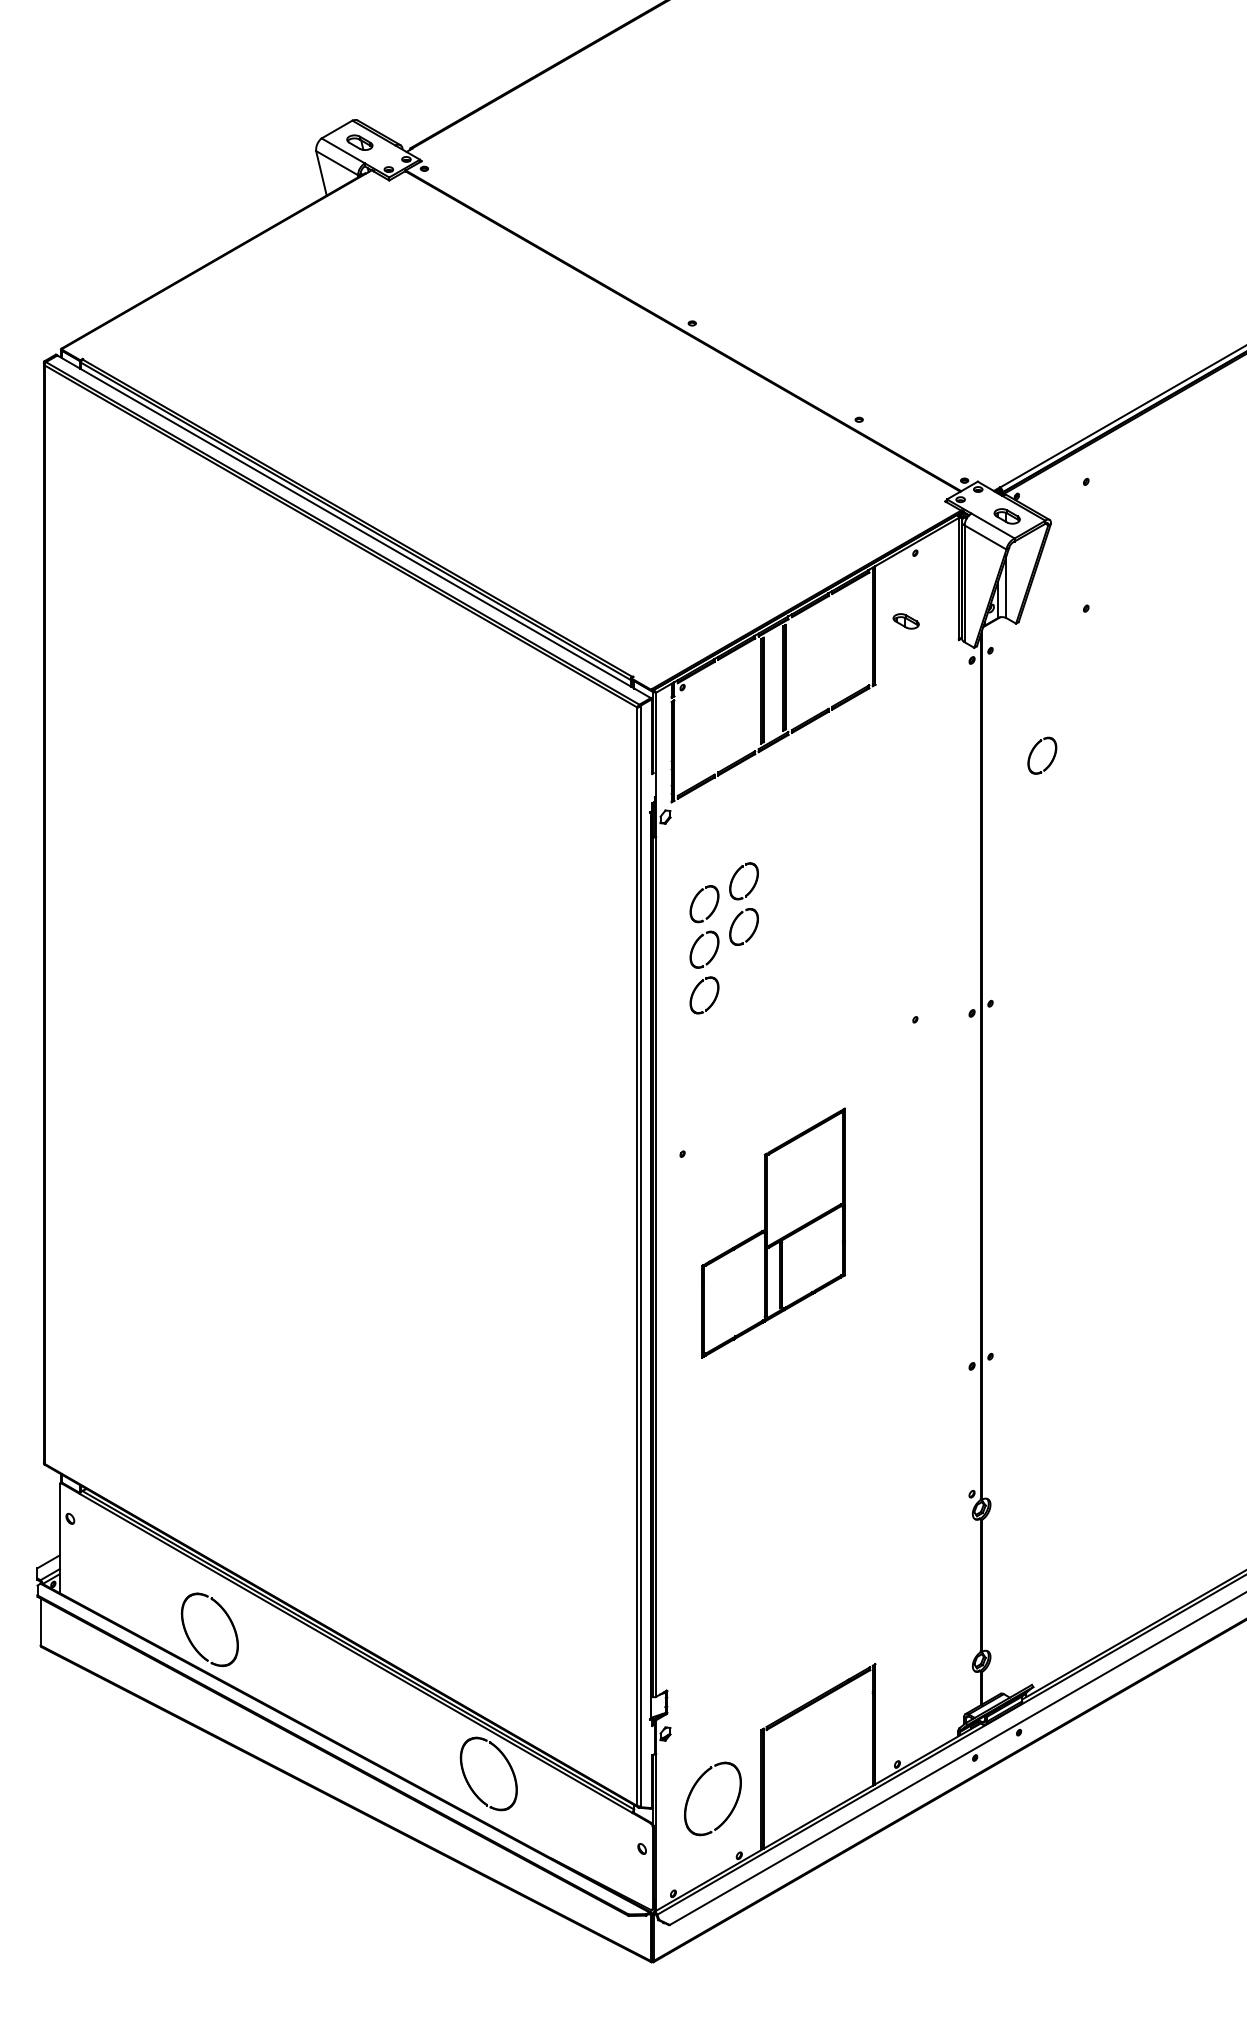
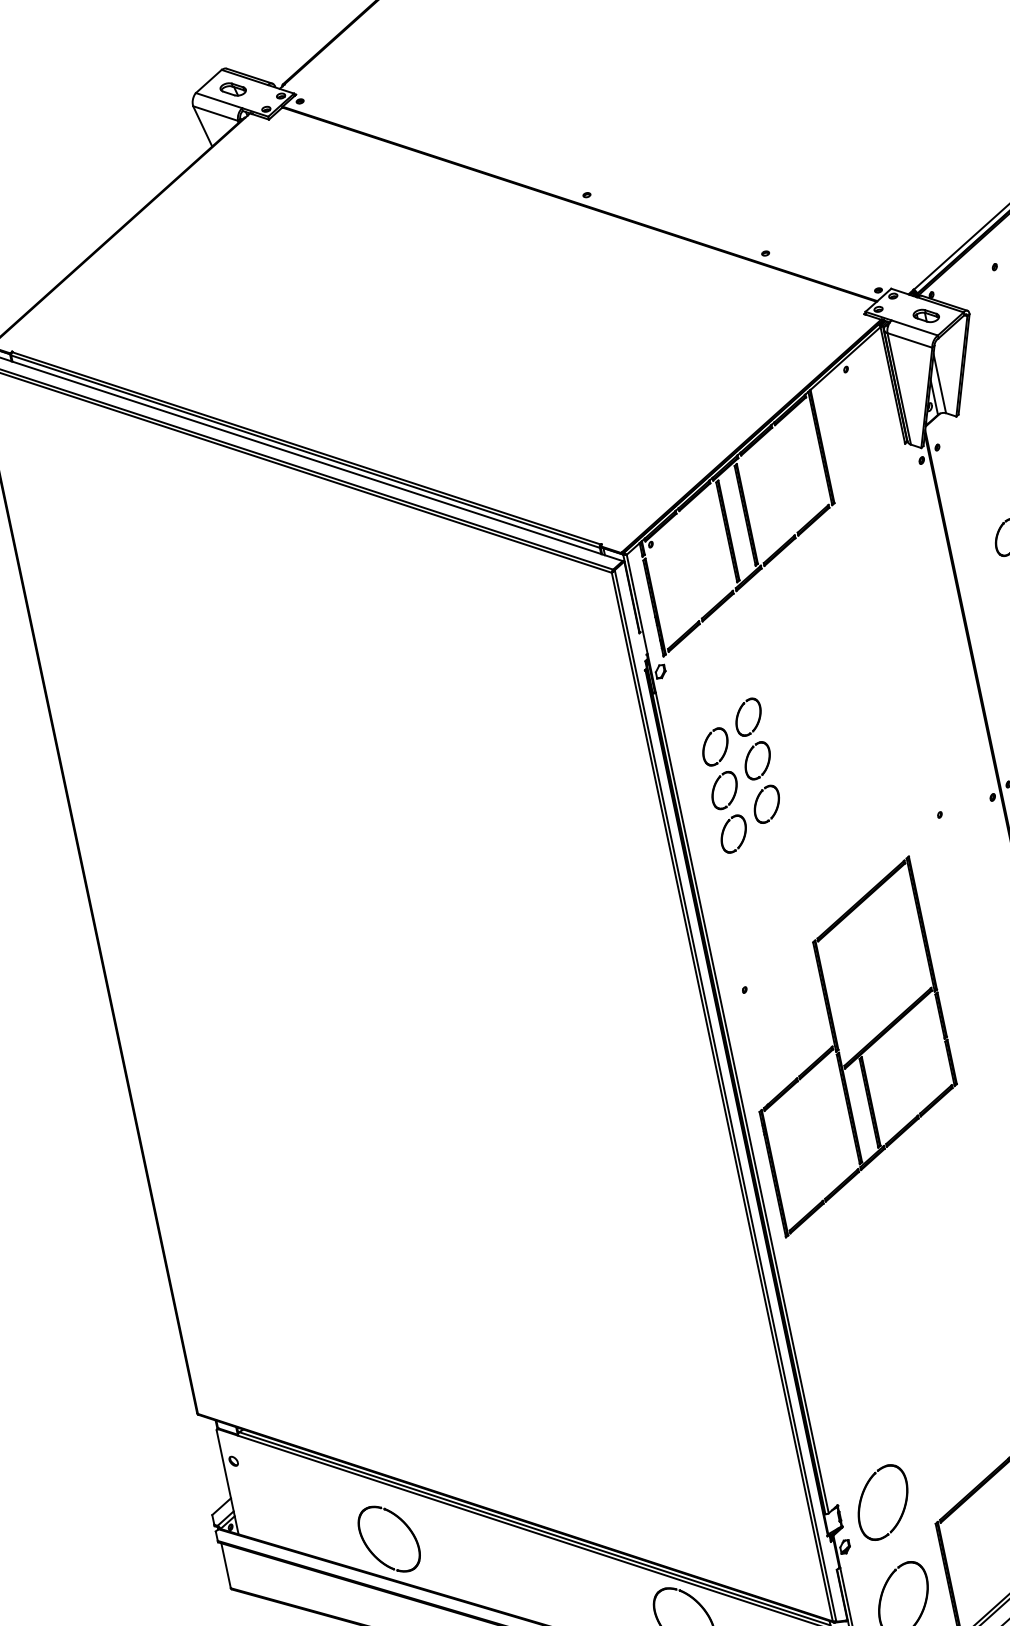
part: (905, 621) -> (850, 436), removed
part: (735, 967) -> (757, 801), added
part: (773, 1233) -> (847, 1047), size x1.43
part: (693, 1688) -> (862, 1497), added

